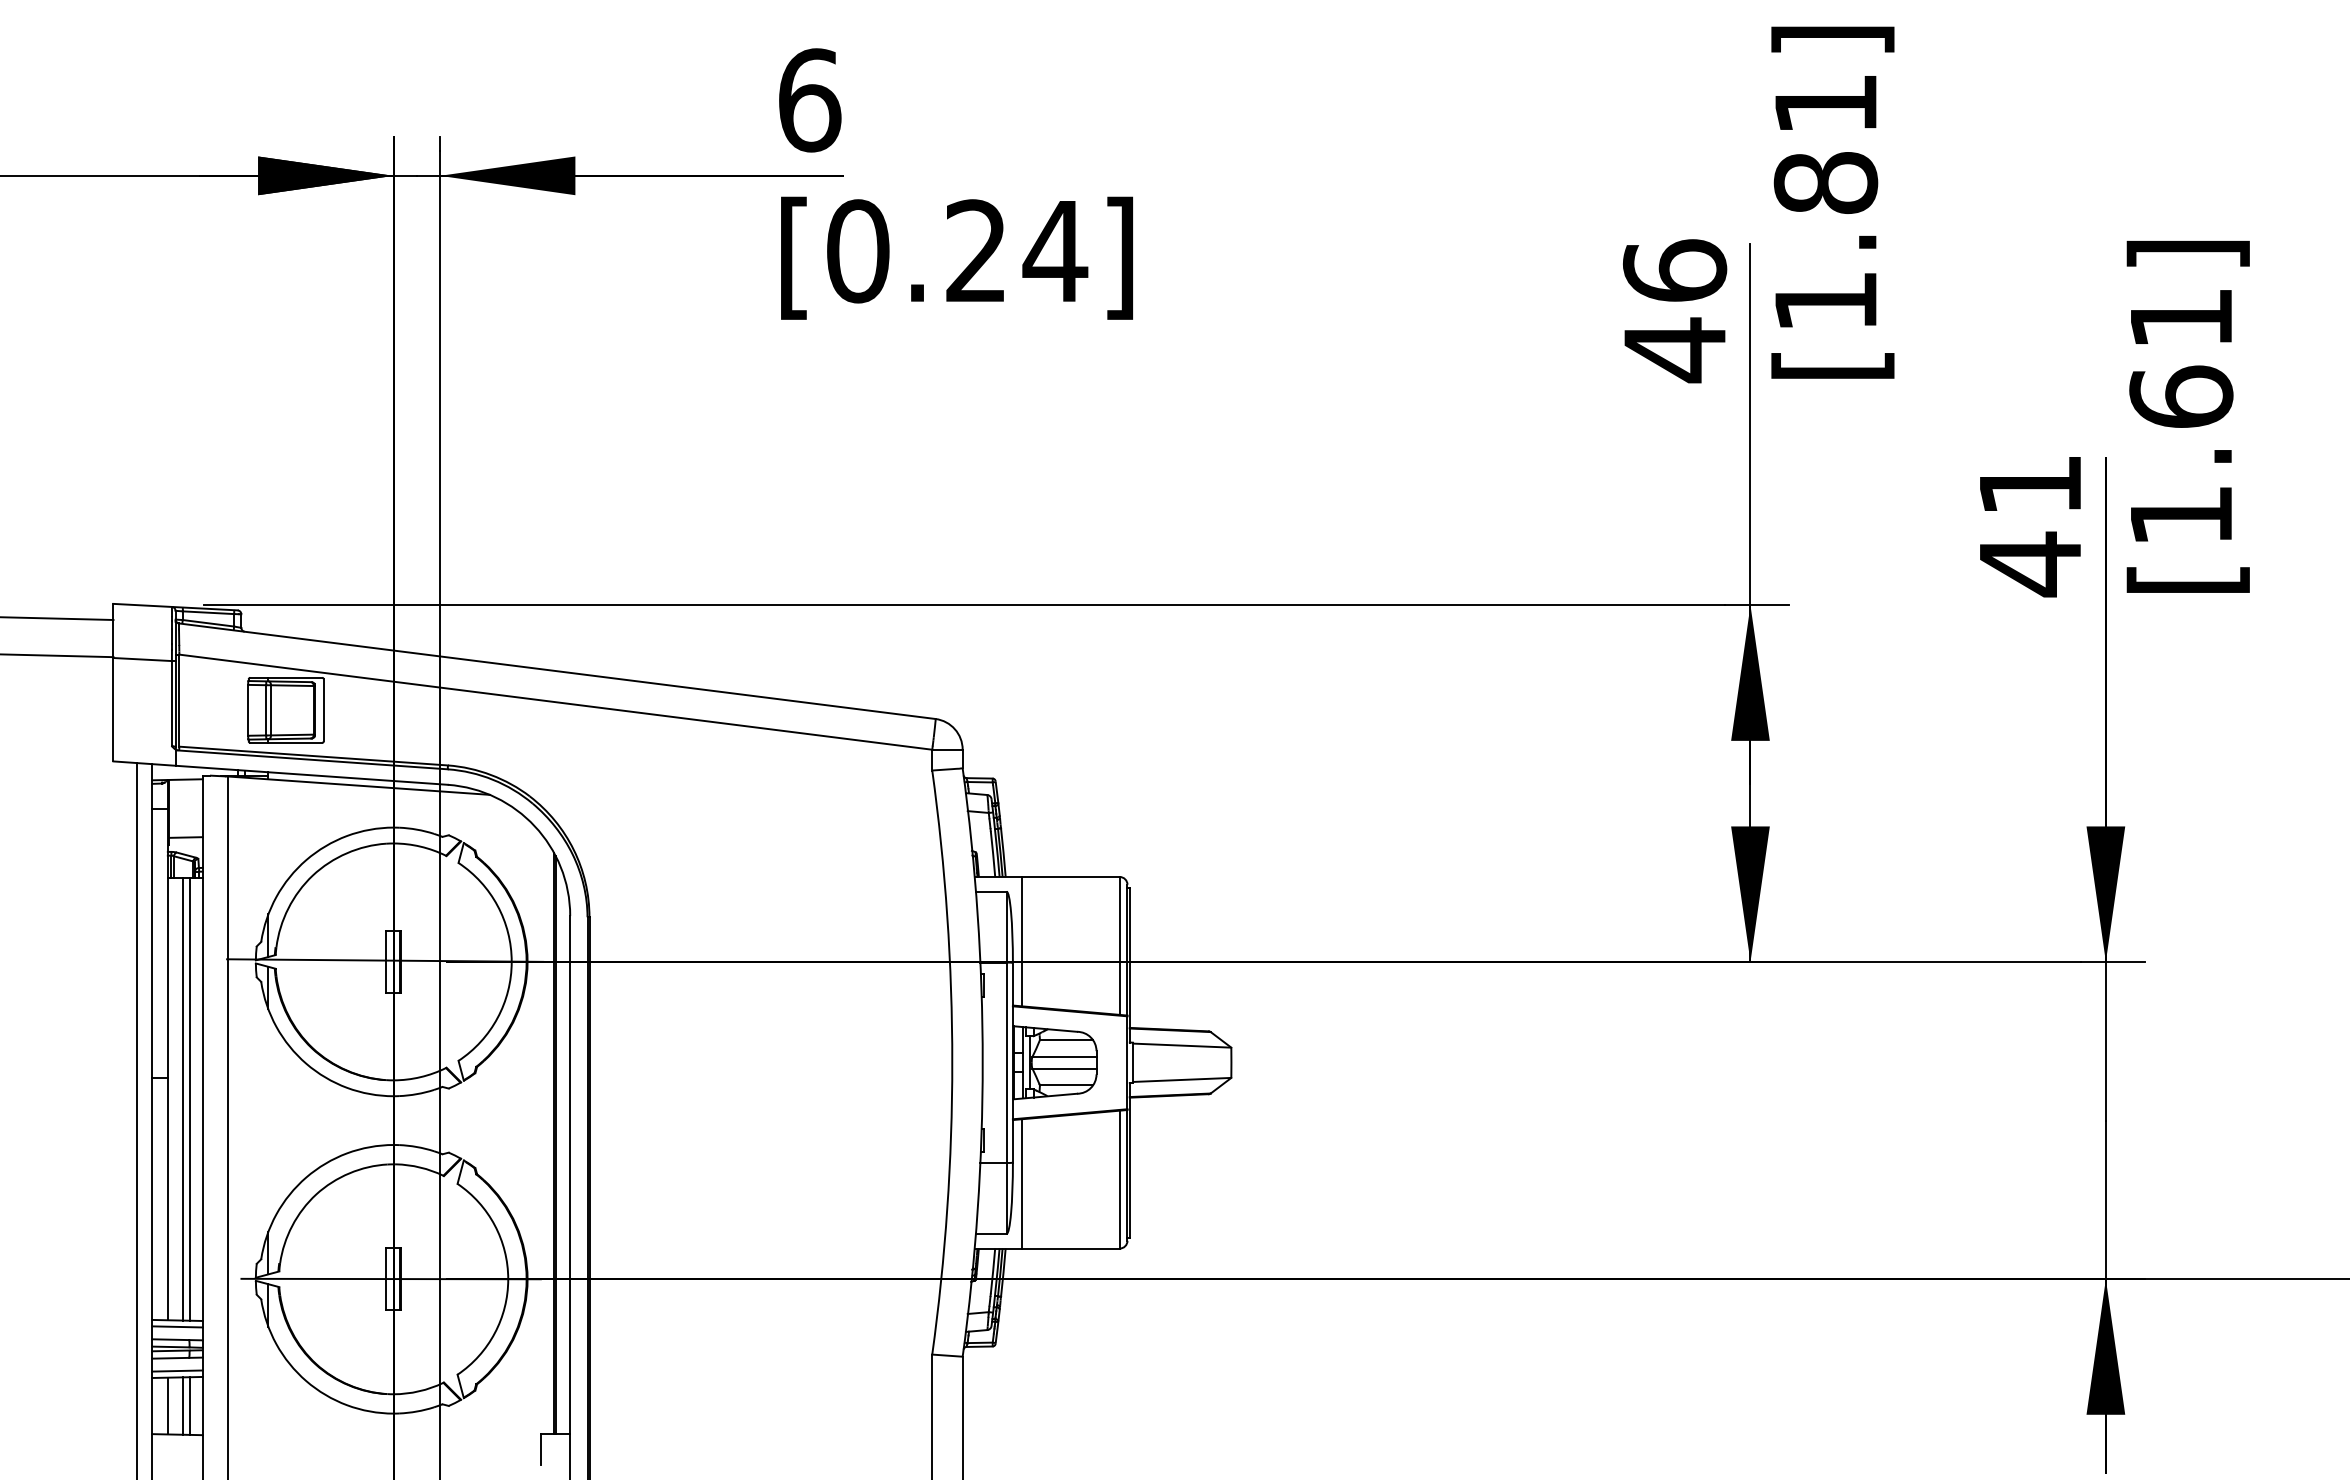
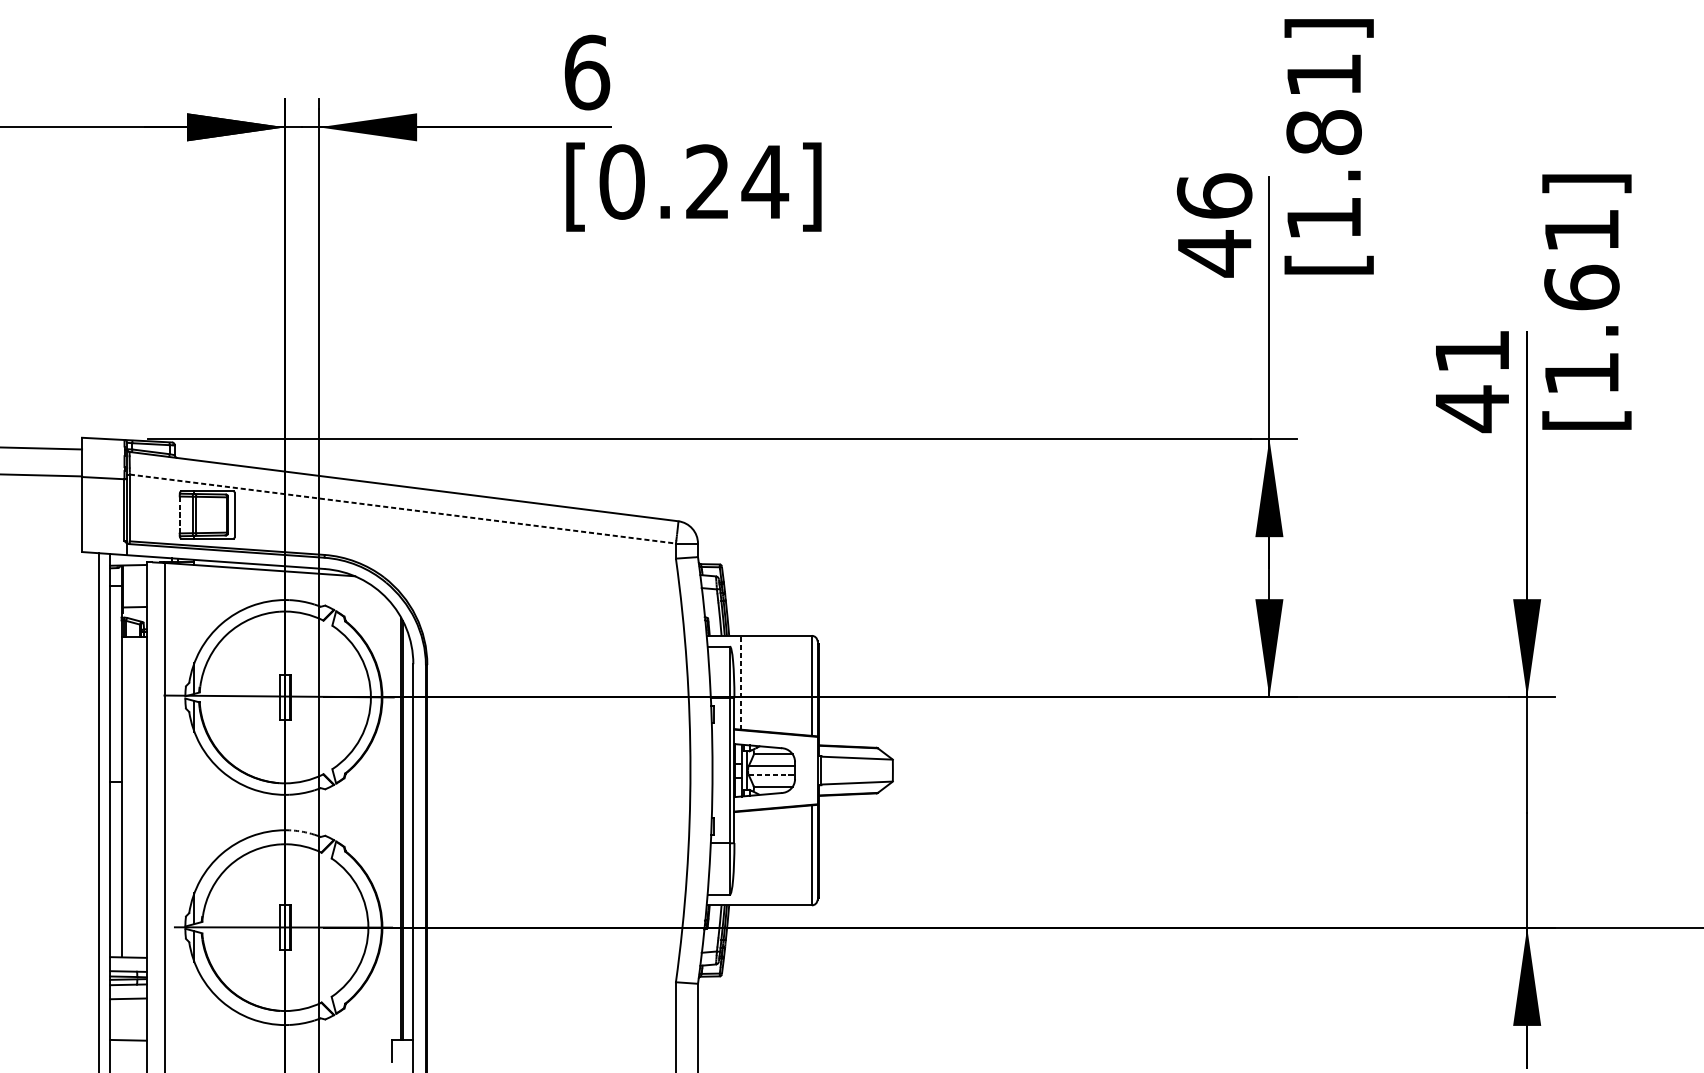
line: (556, 702) -> (403, 509), solid -> dashed
line: (248, 710) -> (180, 515), solid -> dashed
line: (1022, 941) -> (741, 682), solid -> dashed
line: (1064, 1068) -> (771, 774), solid -> dashed
line: (183, 1099) -> (132, 797), removed
line: (189, 1099) -> (137, 797), removed
arc: (416, 1147) -> (301, 832), solid -> dashed
line: (1022, 1183) -> (741, 858), removed
line: (177, 1326) -> (128, 961), removed
line: (177, 1370) -> (128, 993), removed
line: (167, 1405) -> (121, 1019), removed
line: (183, 1405) -> (132, 1019), removed
line: (189, 1405) -> (137, 1019), removed

